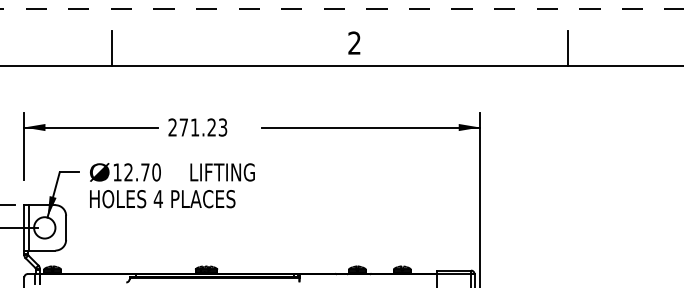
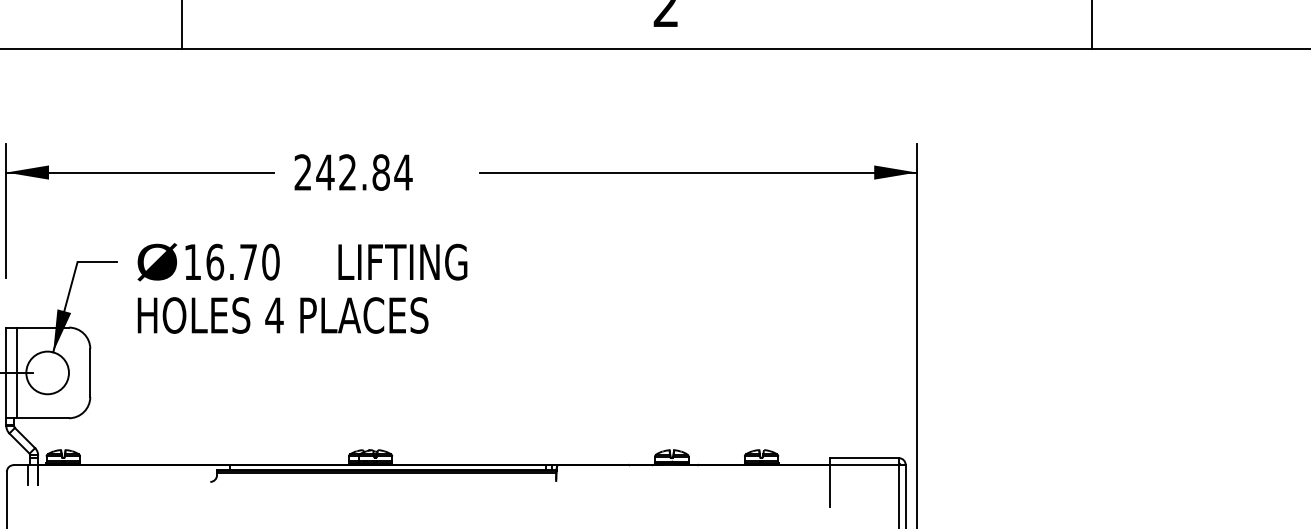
text: (203, 127) -> (364, 172), 271.23 -> 242.84
text: (128, 172) -> (214, 262), 12.70 -> 16.70

